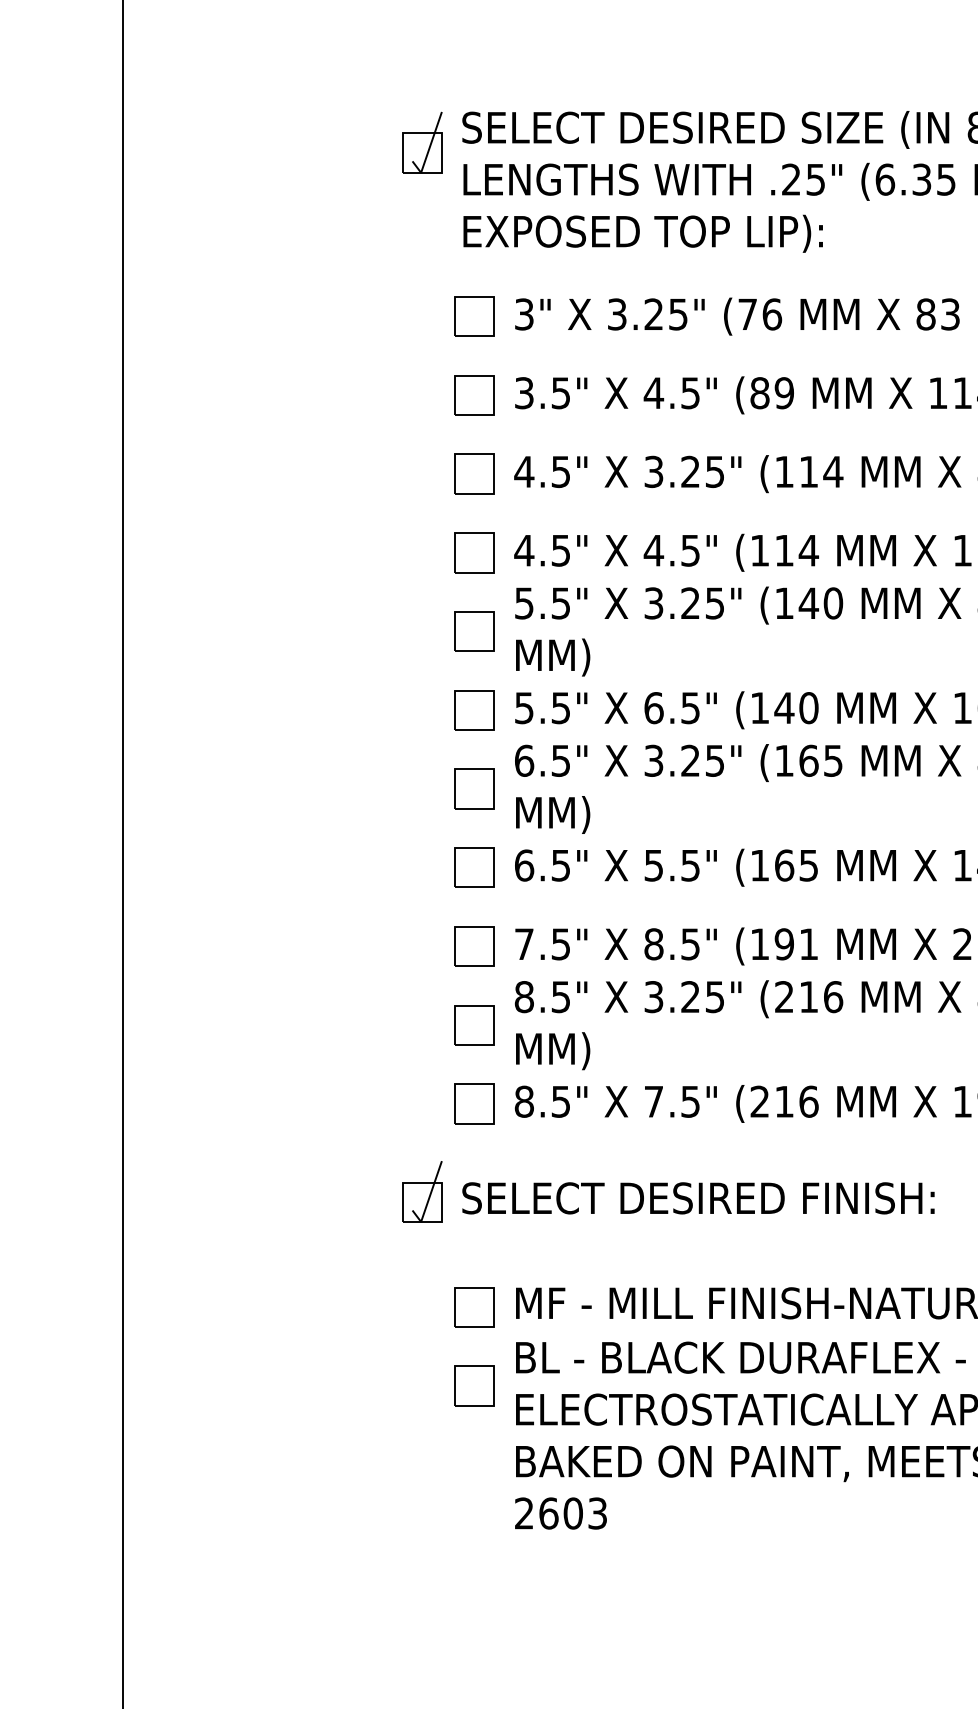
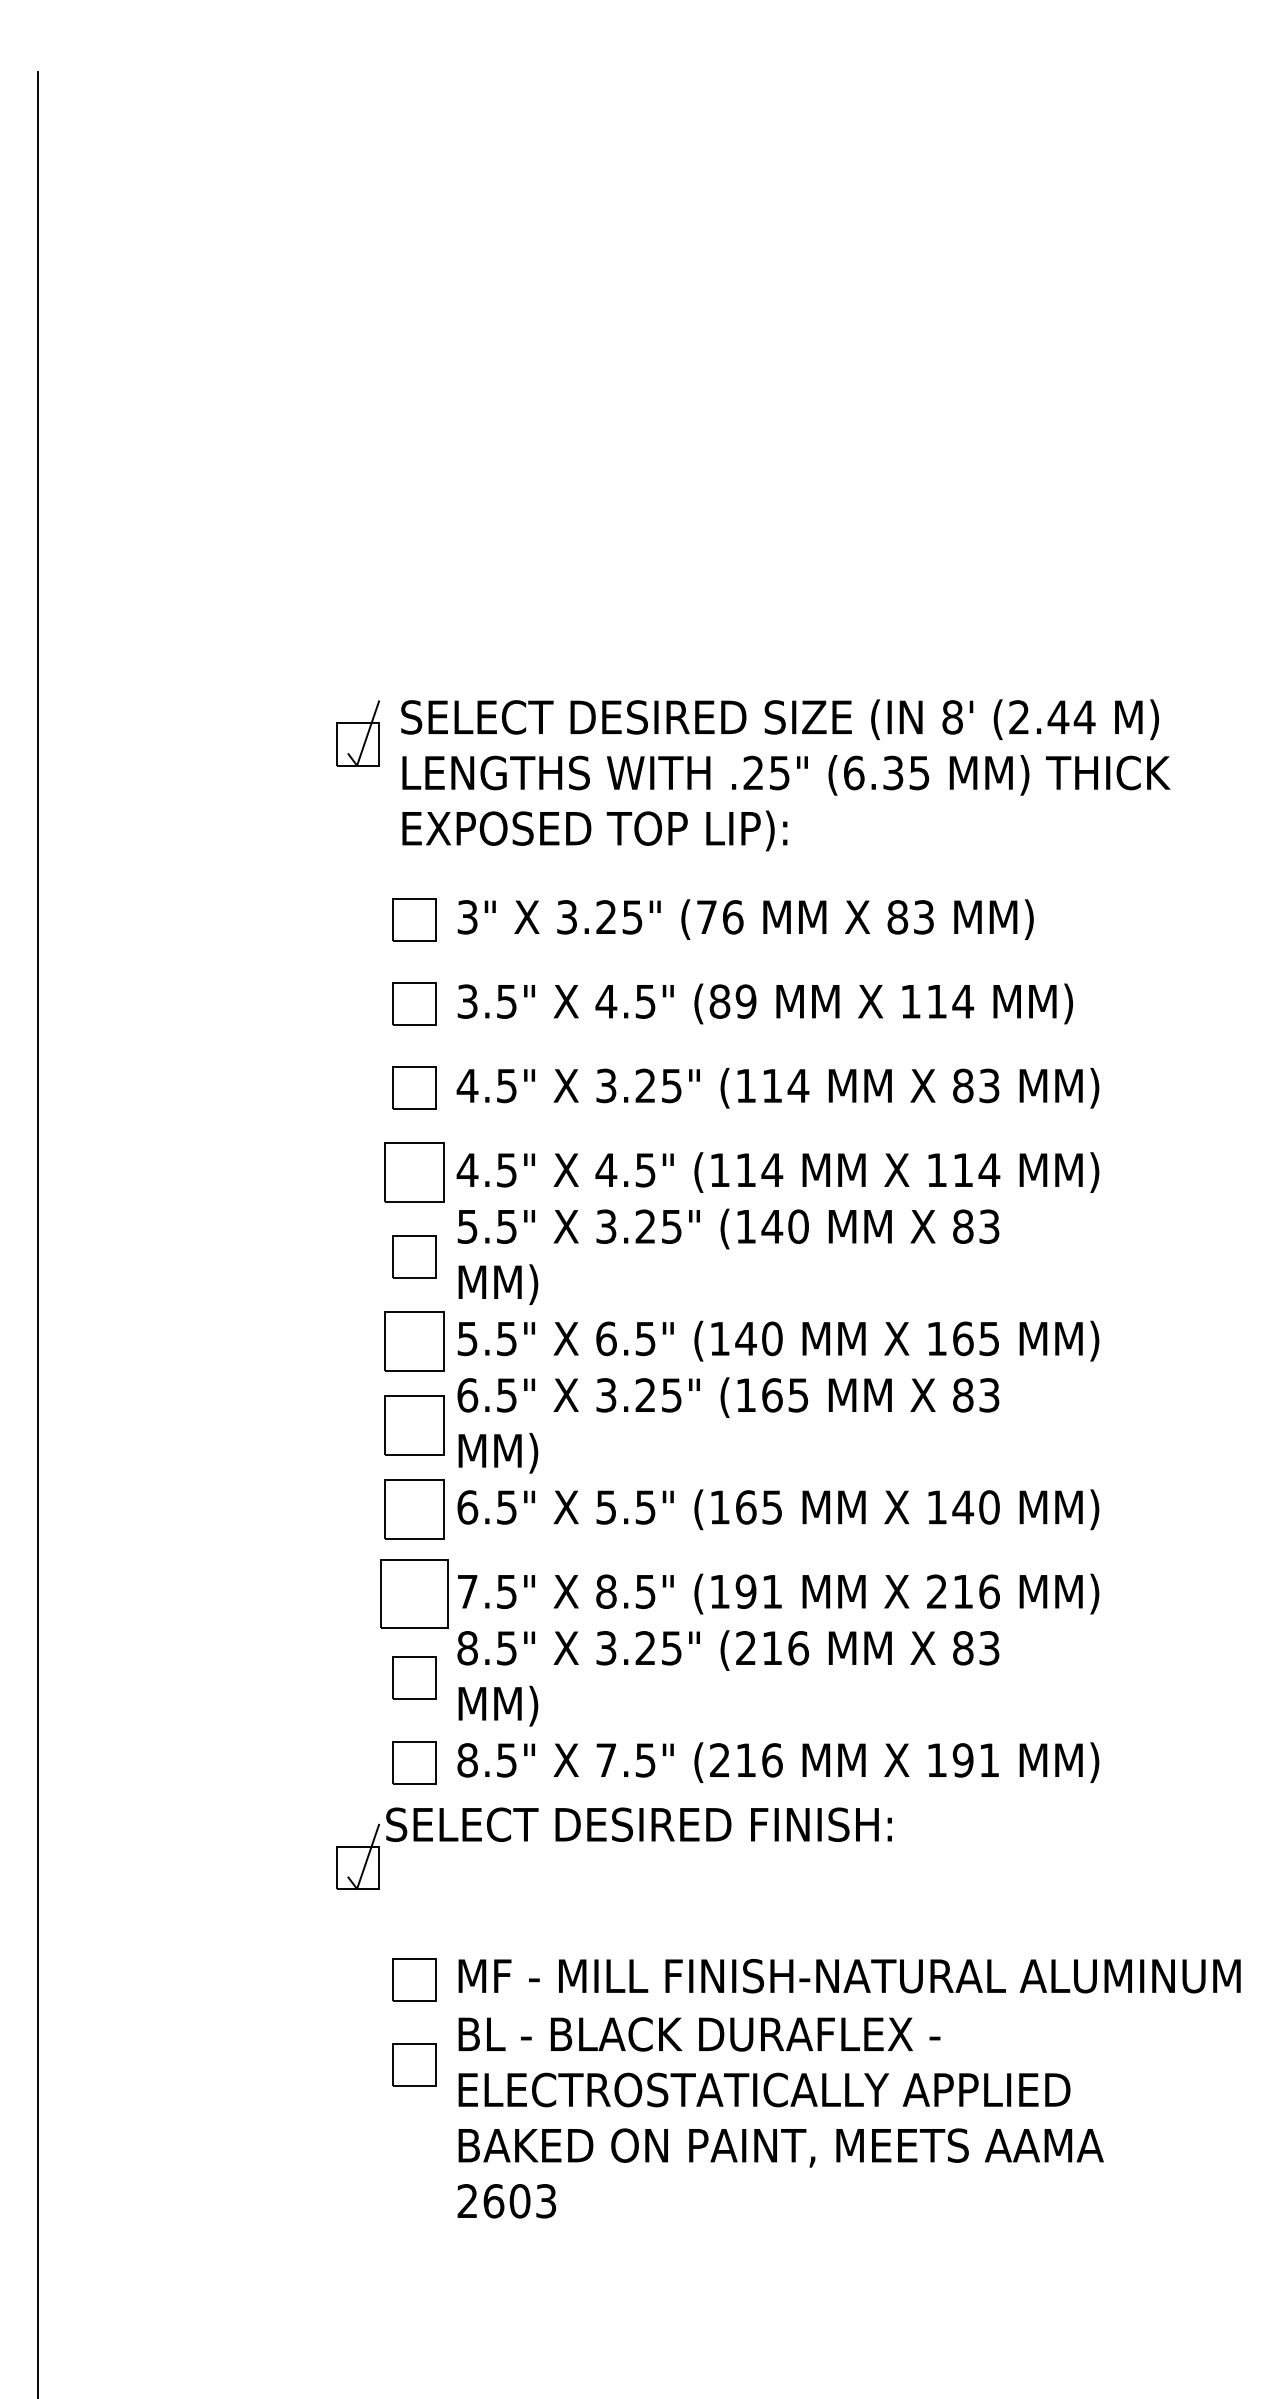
part: (474, 552) -> (414, 1172), size x1.4
part: (474, 709) -> (414, 1340), size x1.4
part: (474, 789) -> (414, 1425), size x1.4
part: (474, 867) -> (414, 1509), size x1.4
part: (474, 945) -> (414, 1593), size x1.6
text: (697, 1198) -> (638, 1824), moved

